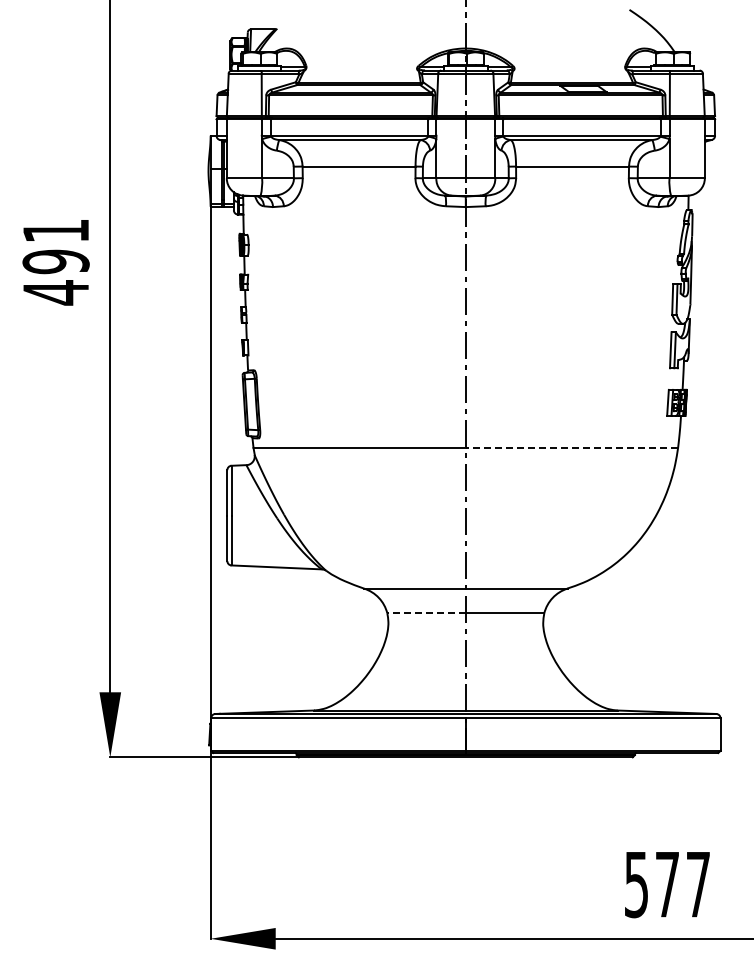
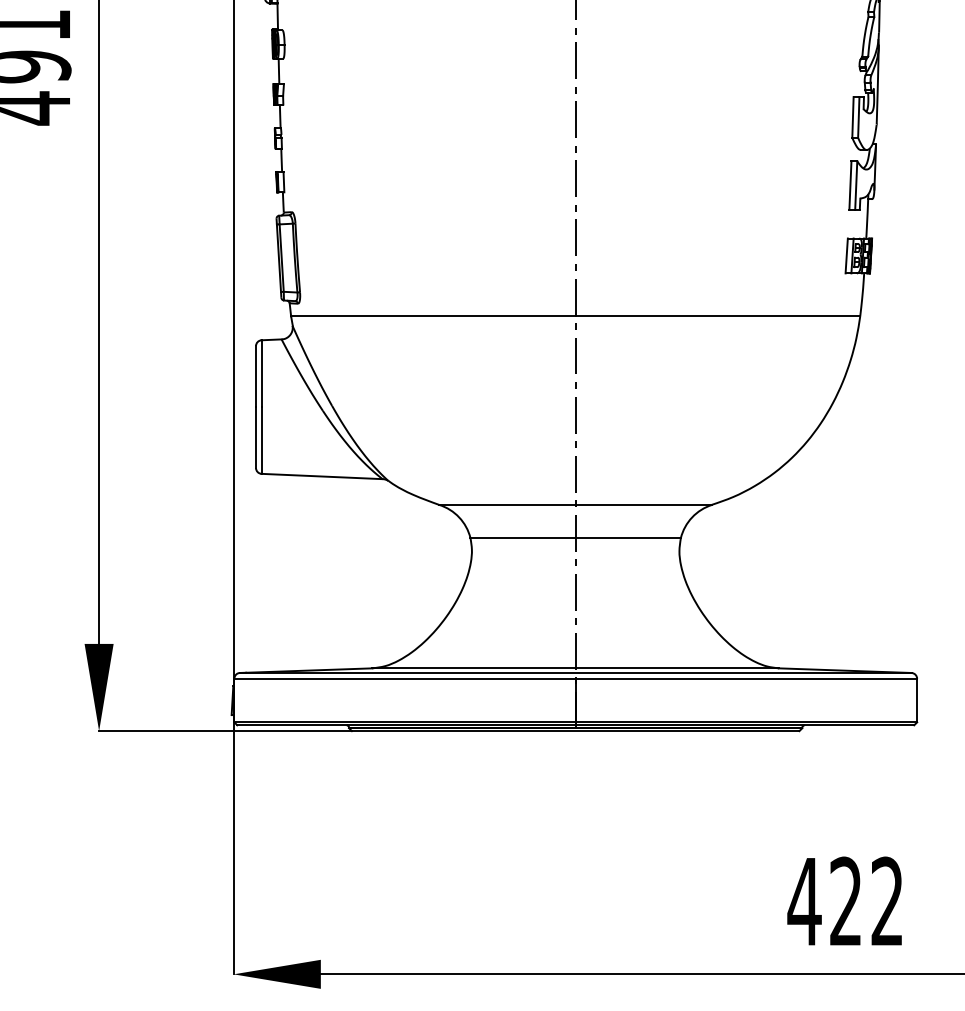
line: (571, 447) -> (717, 315), dashed -> solid
line: (426, 613) -> (522, 538), dashed -> solid
text: (666, 884) -> (844, 901), 577 -> 422

